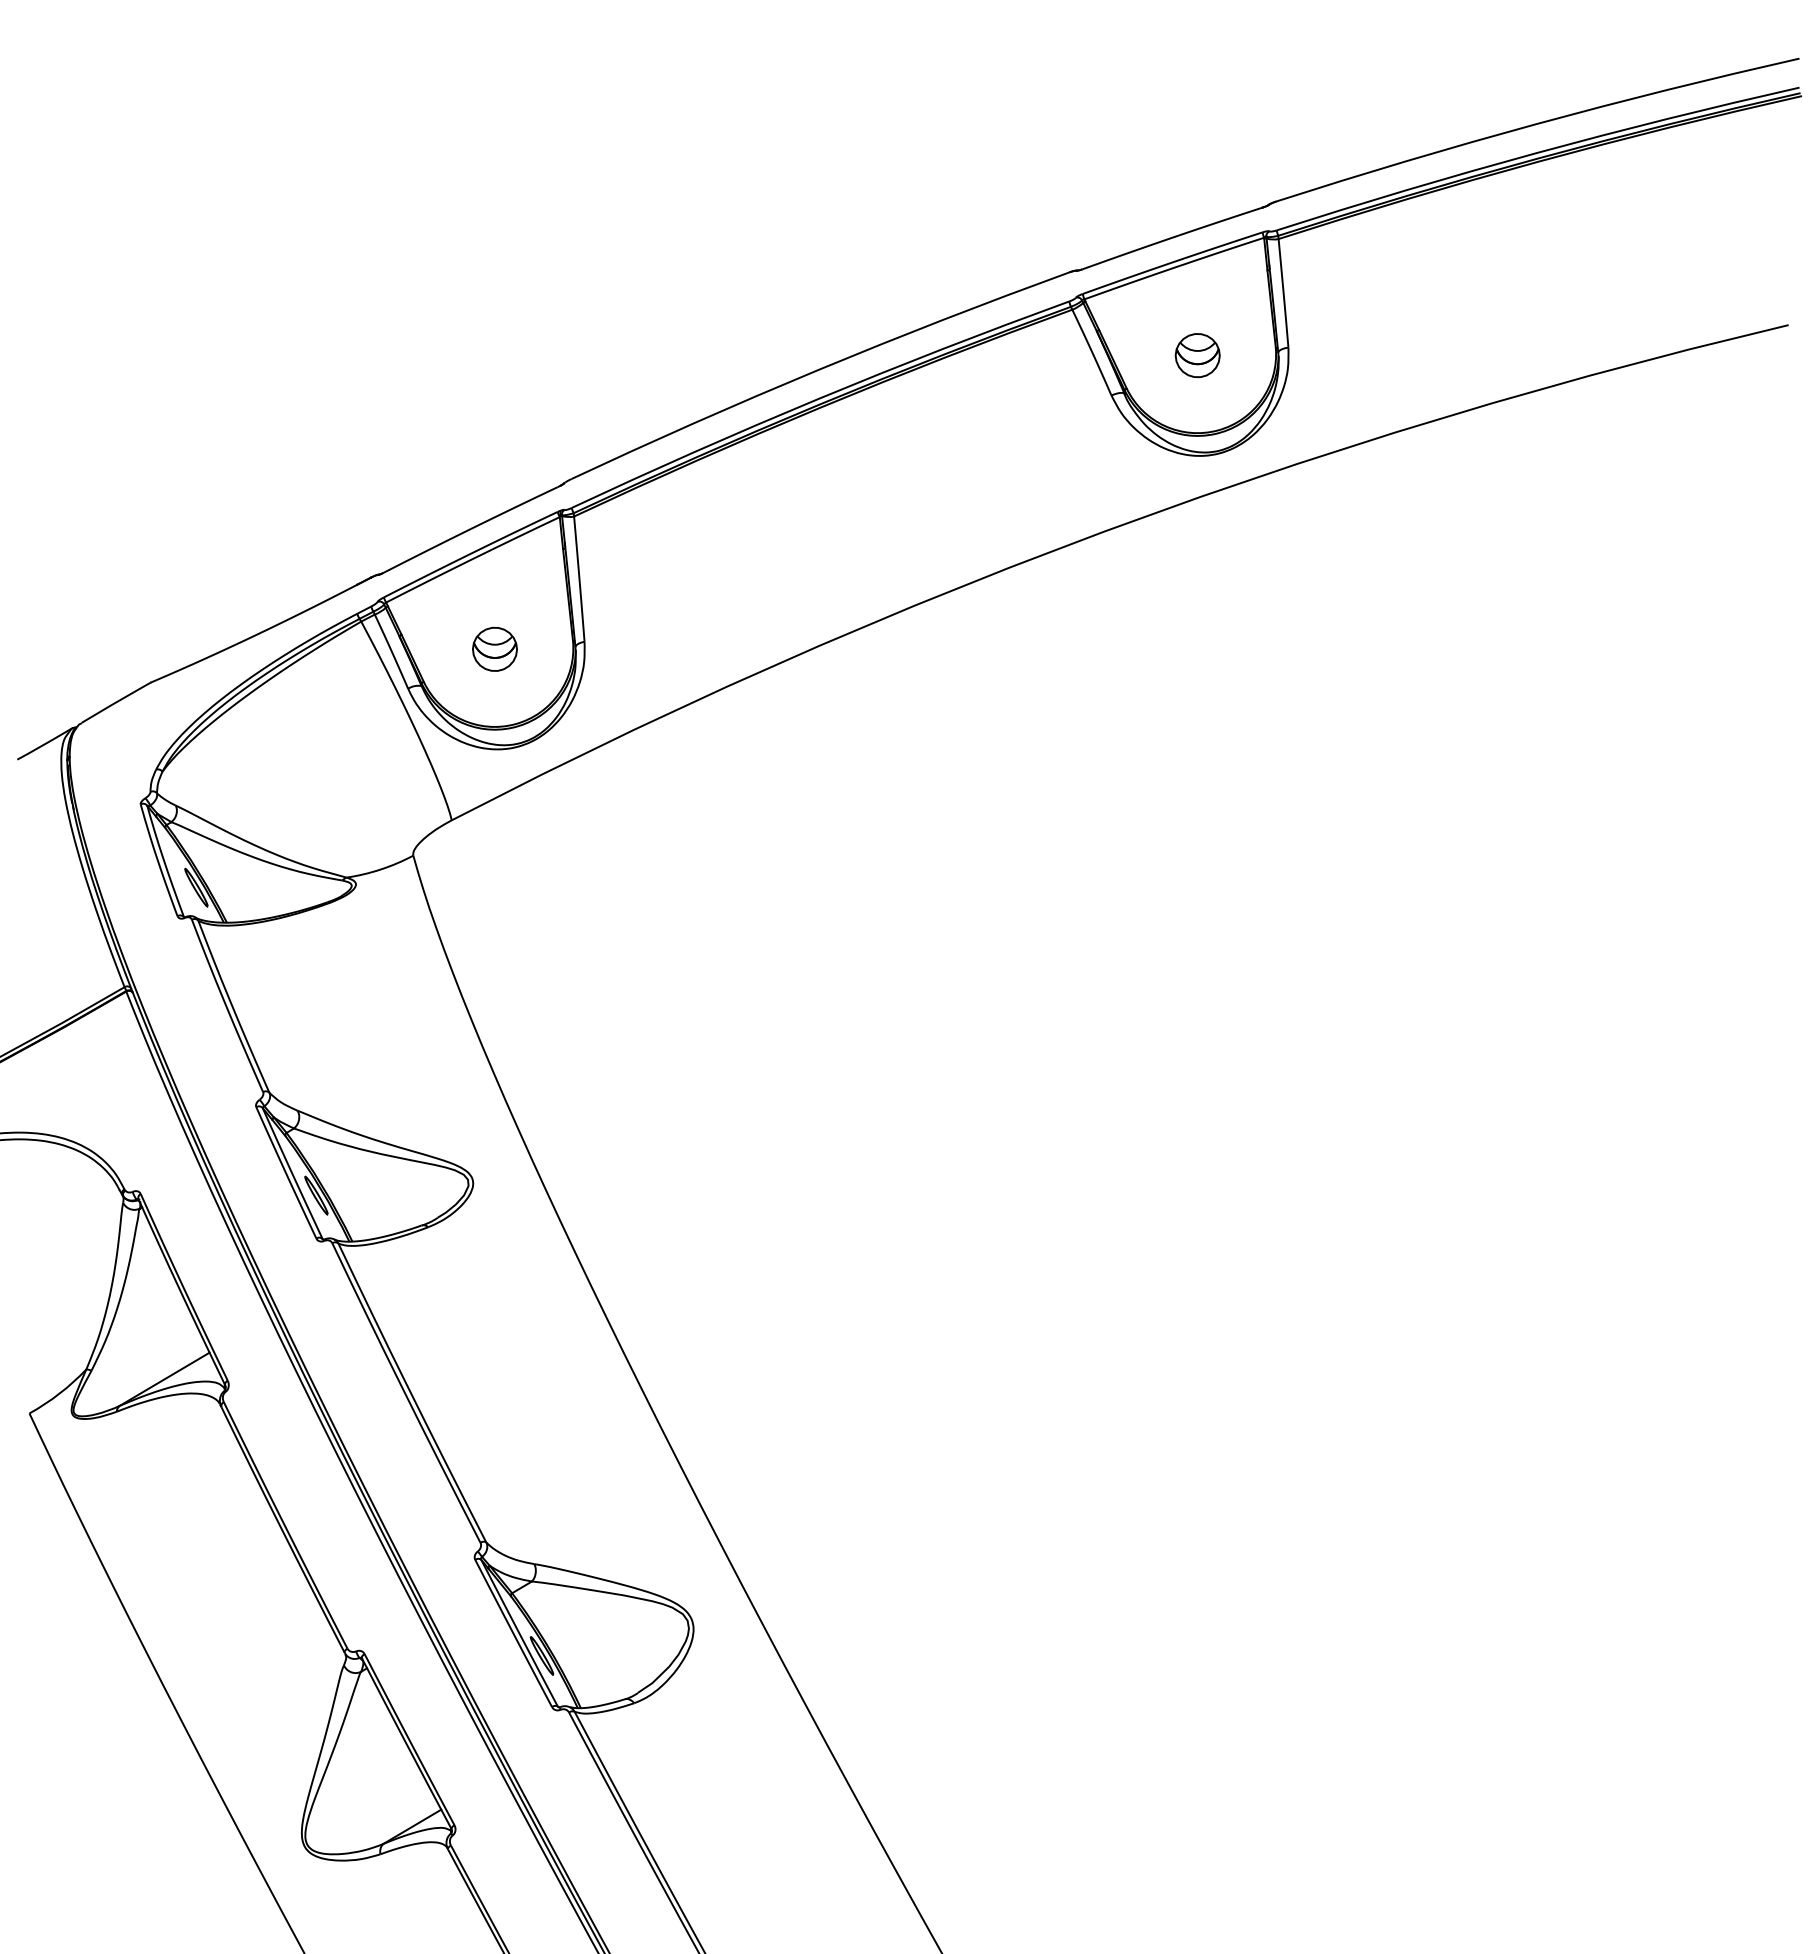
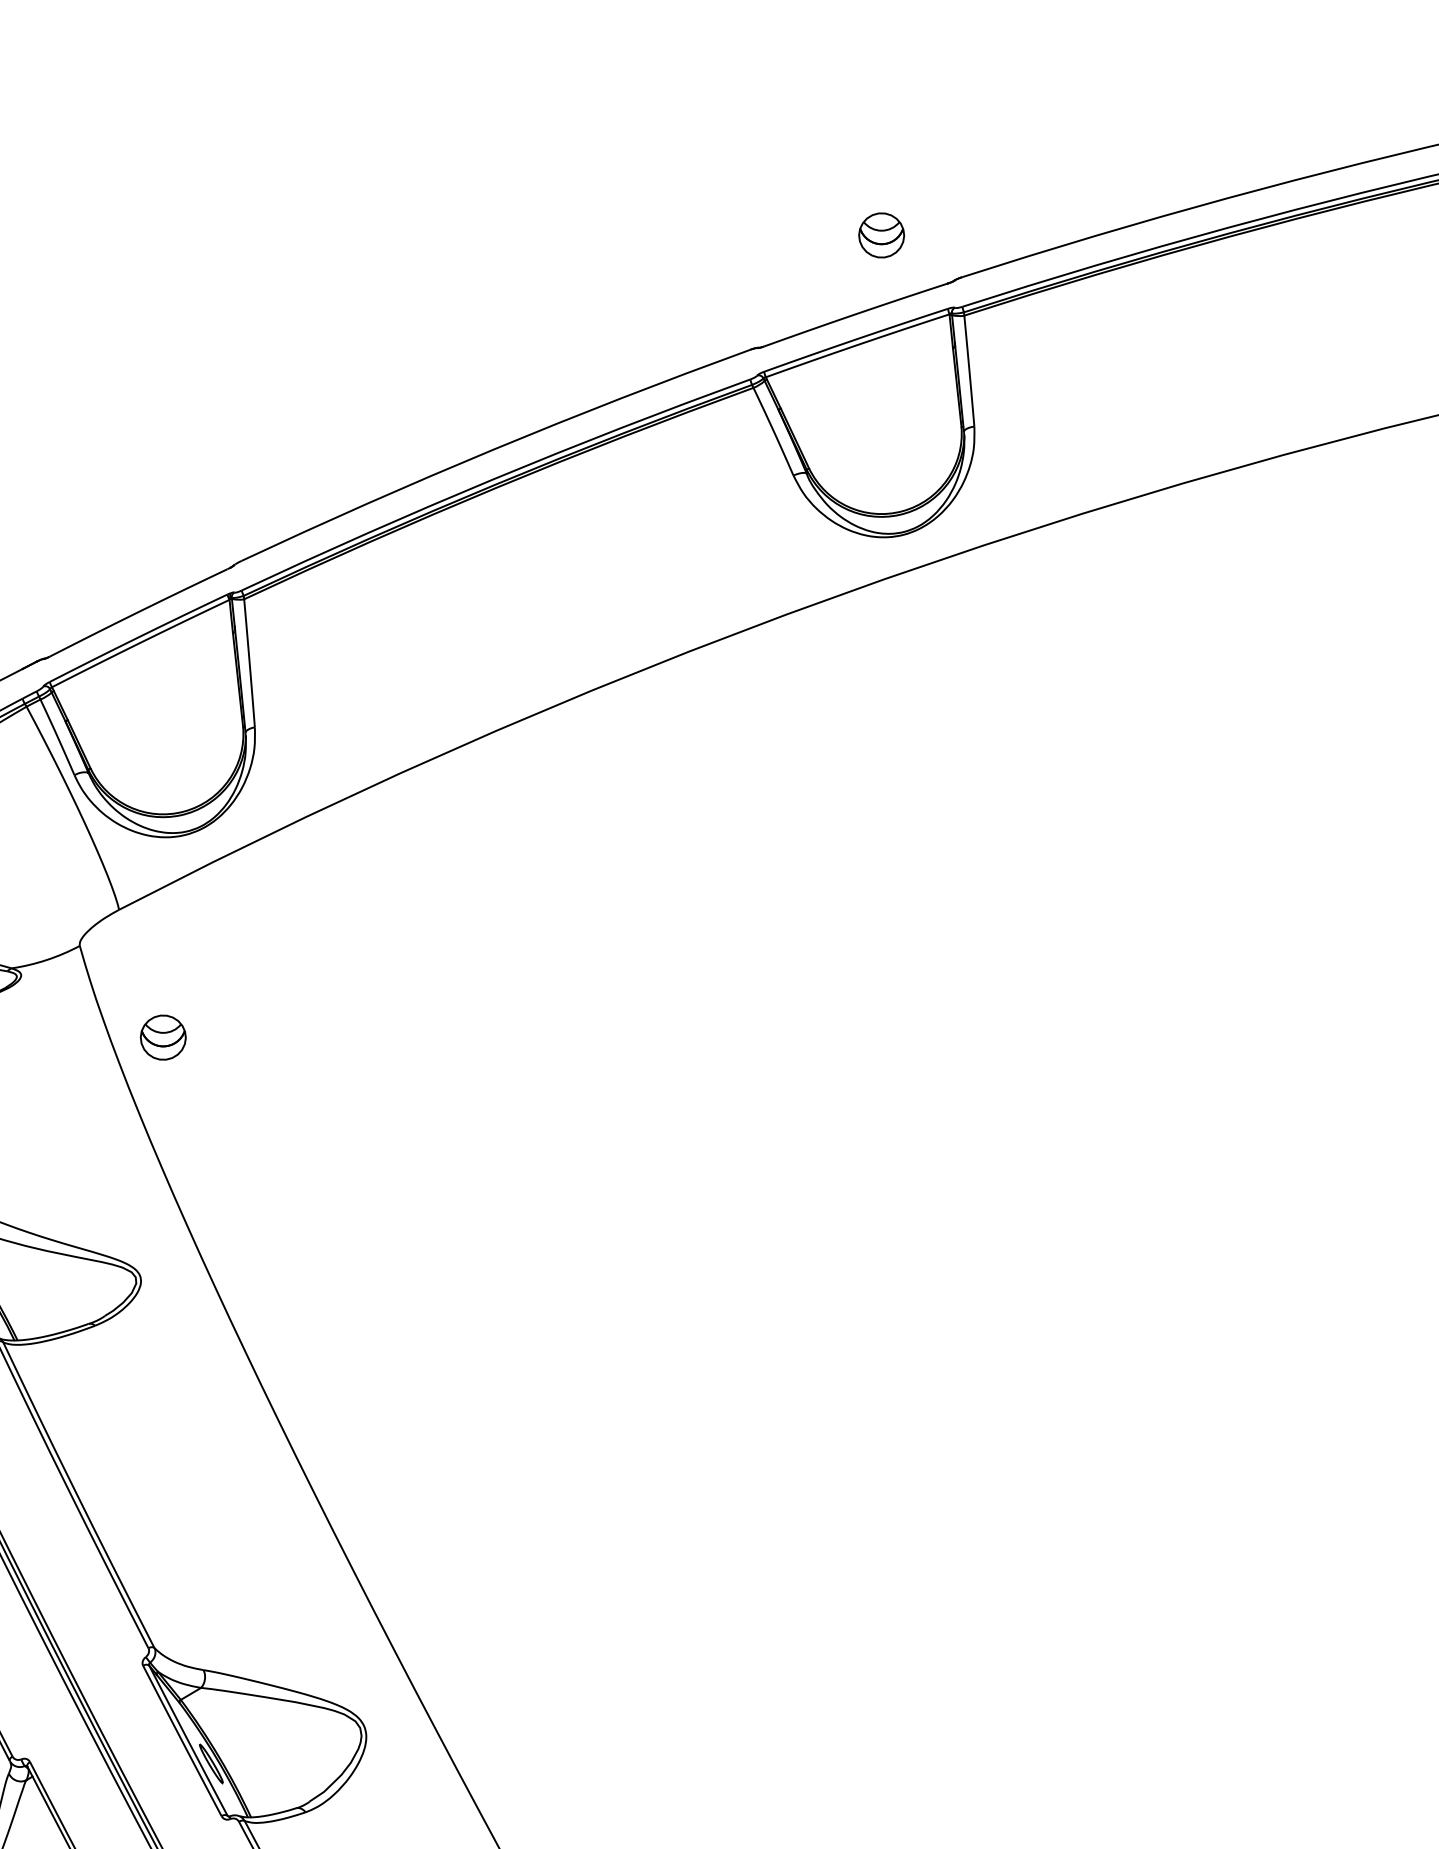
part: (1197, 355) -> (881, 235), moved
part: (494, 648) -> (162, 1036), moved

